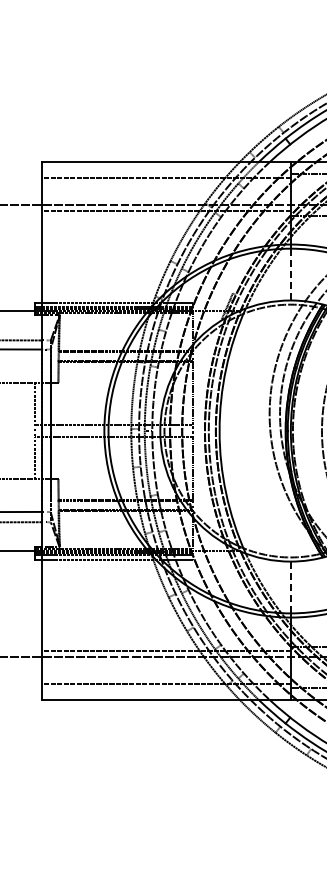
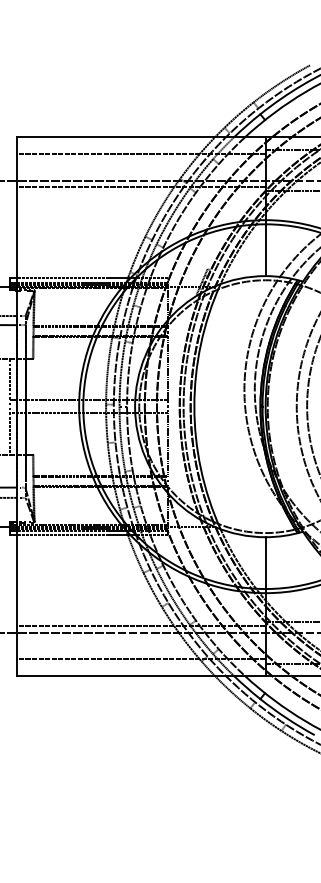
line: (290, 274) -> (265, 250), dashed -> solid
line: (290, 587) -> (265, 563), dashed -> solid

